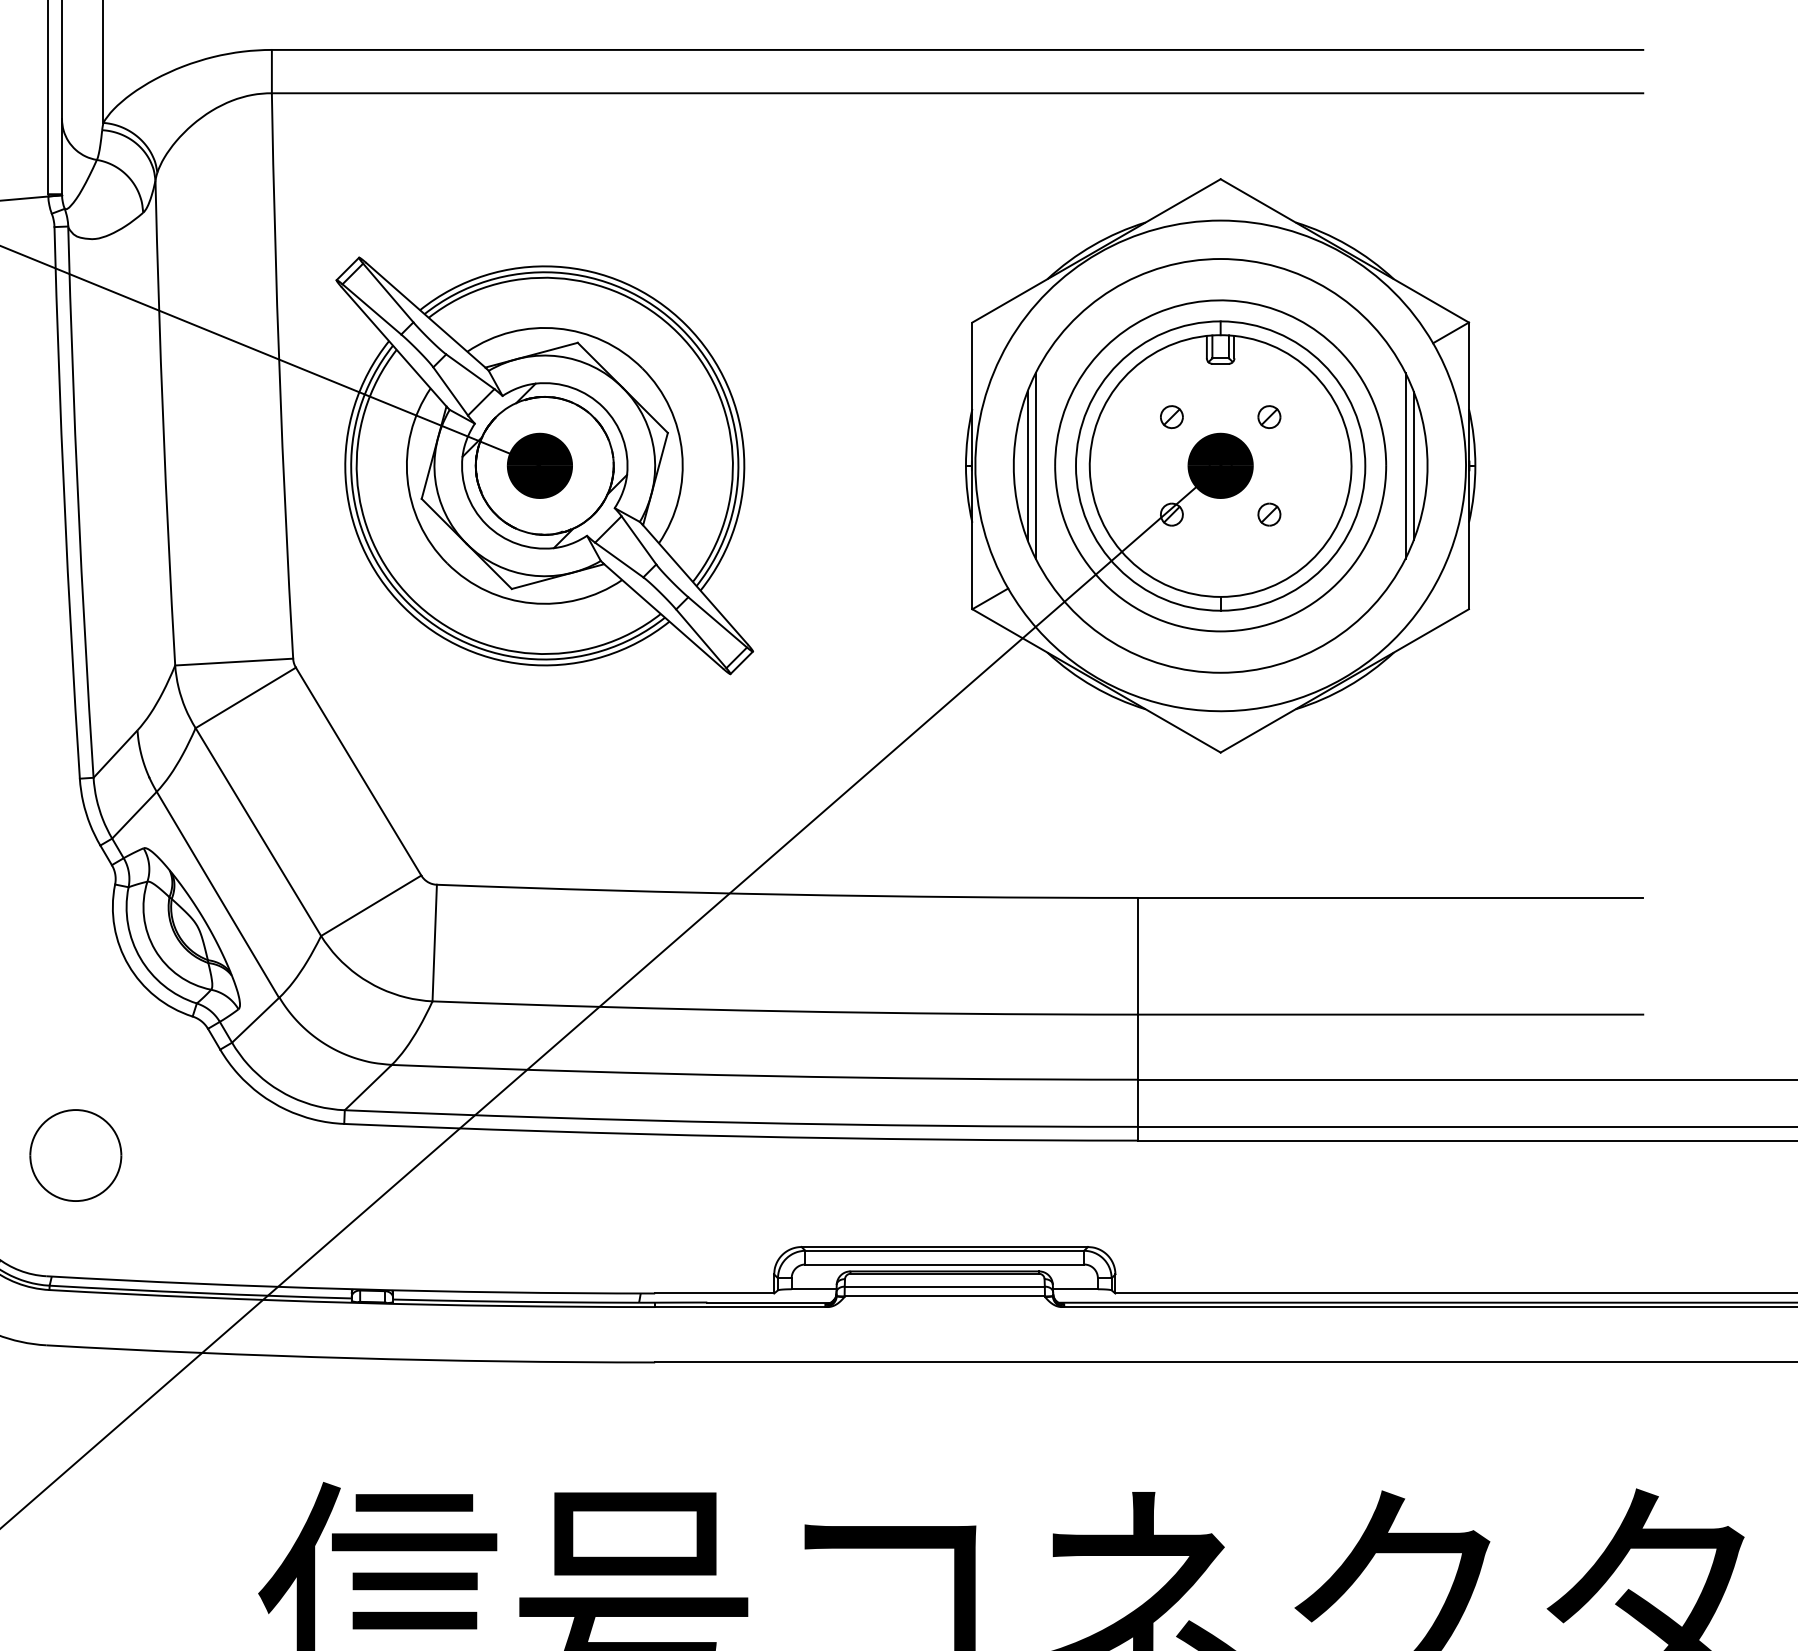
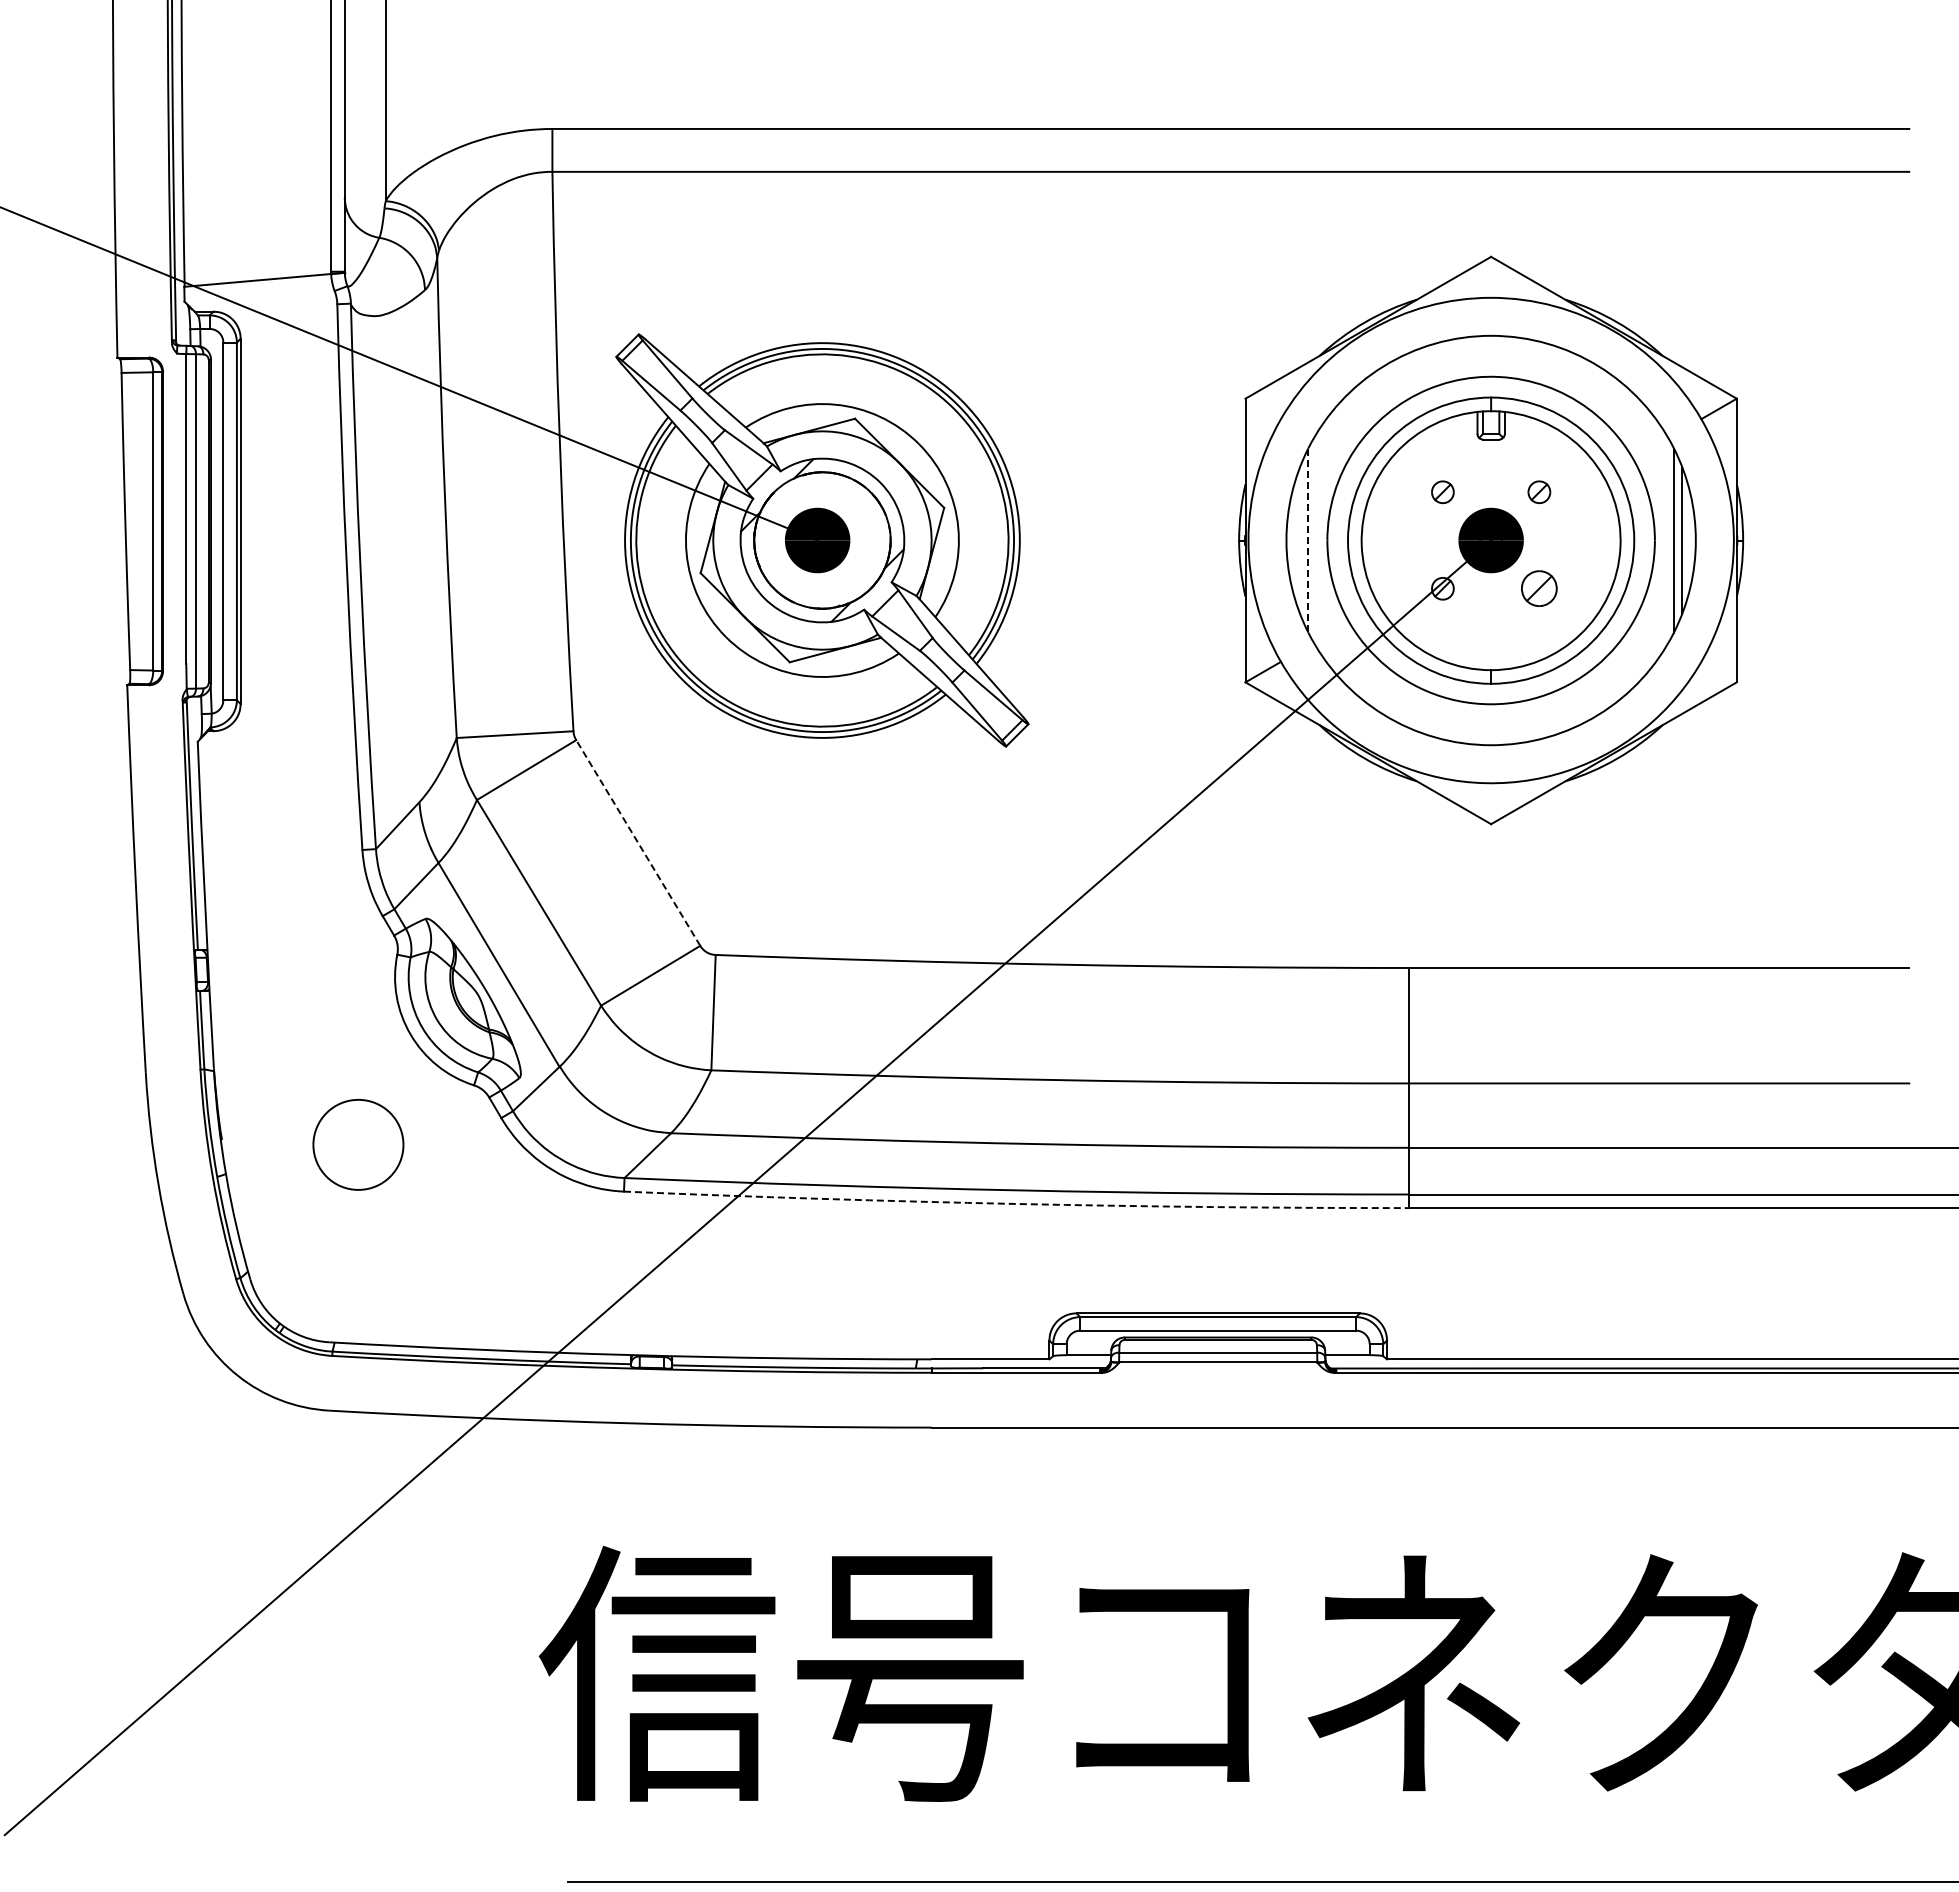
line: (1027, 465) -> (1300, 540), removed
line: (1036, 465) -> (1308, 540), solid -> dashed
part: (1269, 514) -> (1539, 588), size x1.6
line: (358, 771) -> (638, 842), solid -> dashed
arc: (740, 1135) -> (1016, 1203), solid -> dashed
part: (75, 1155) -> (358, 1144), moved

